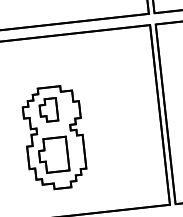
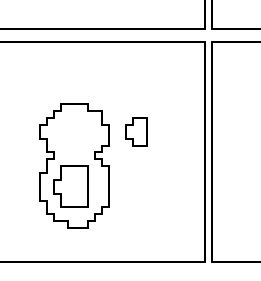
part: (48, 109) -> (136, 131), moved

